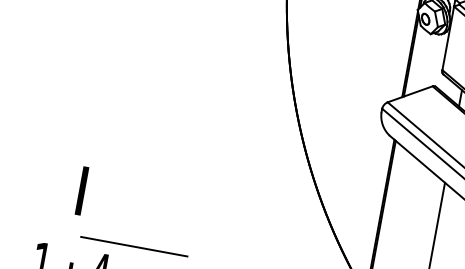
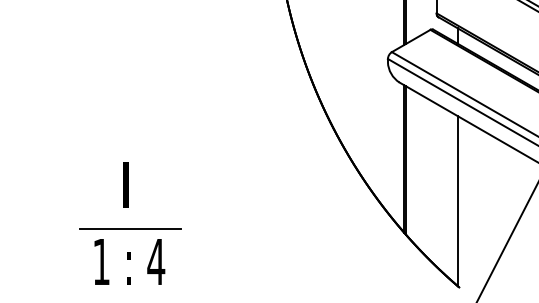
line: (134, 245) -> (130, 228), moved

